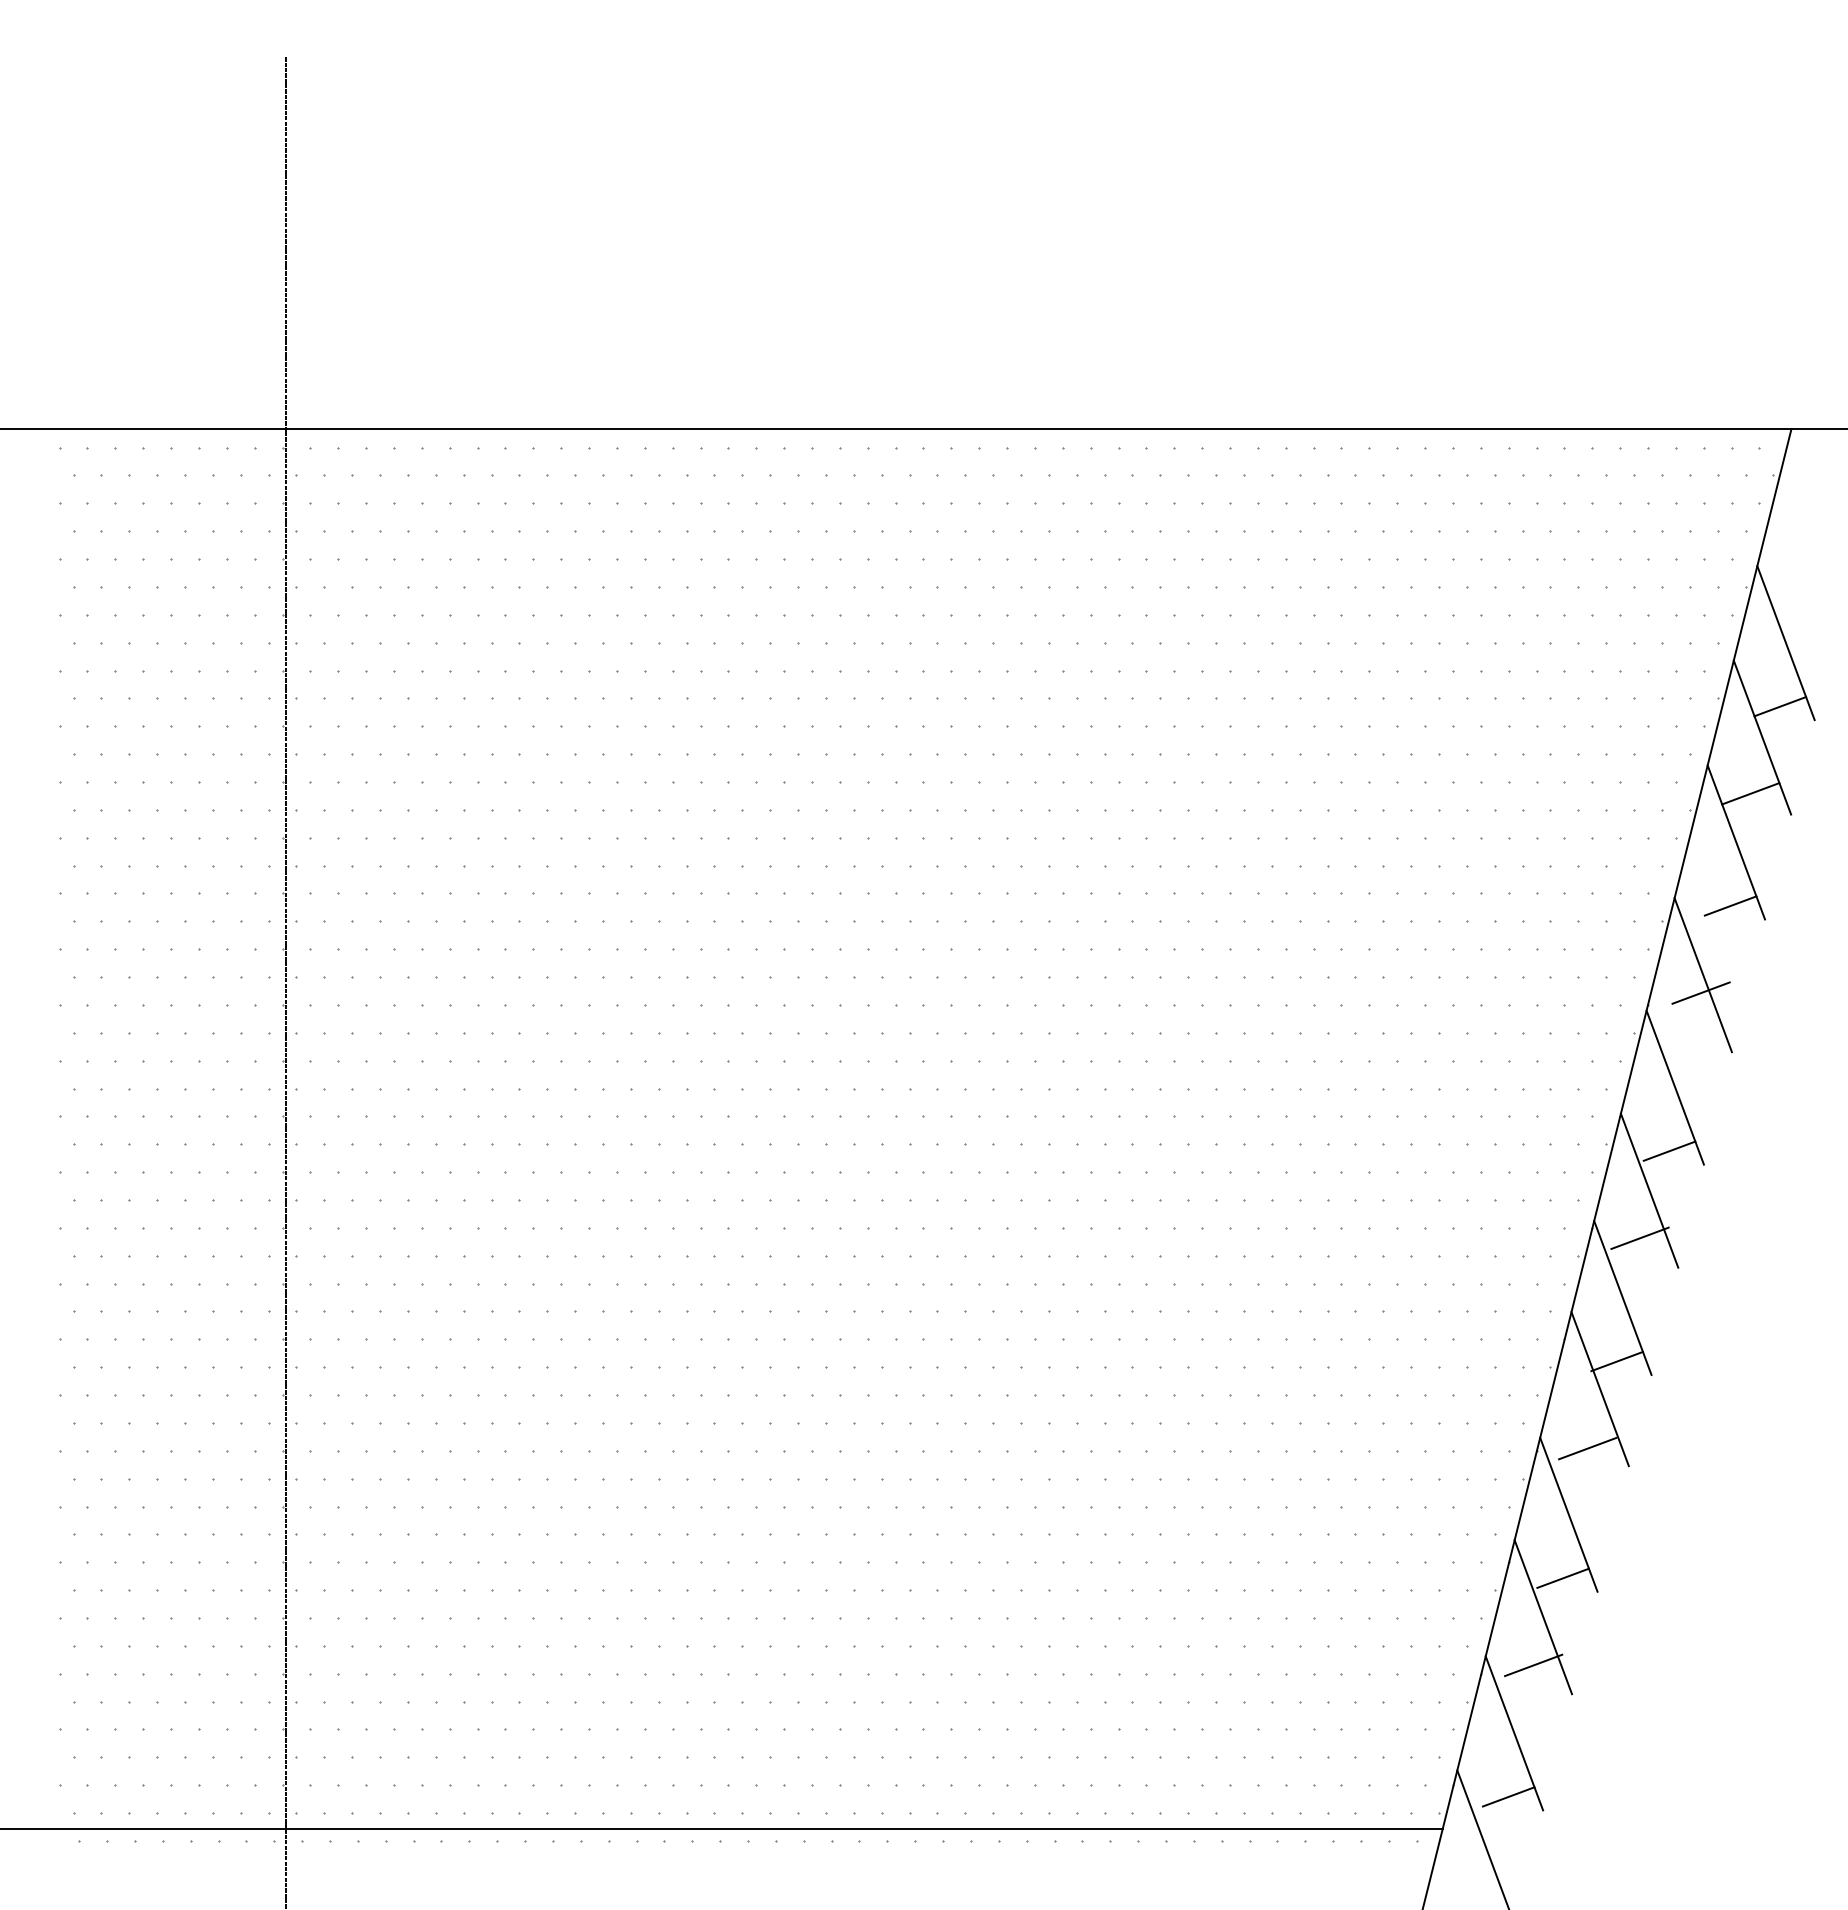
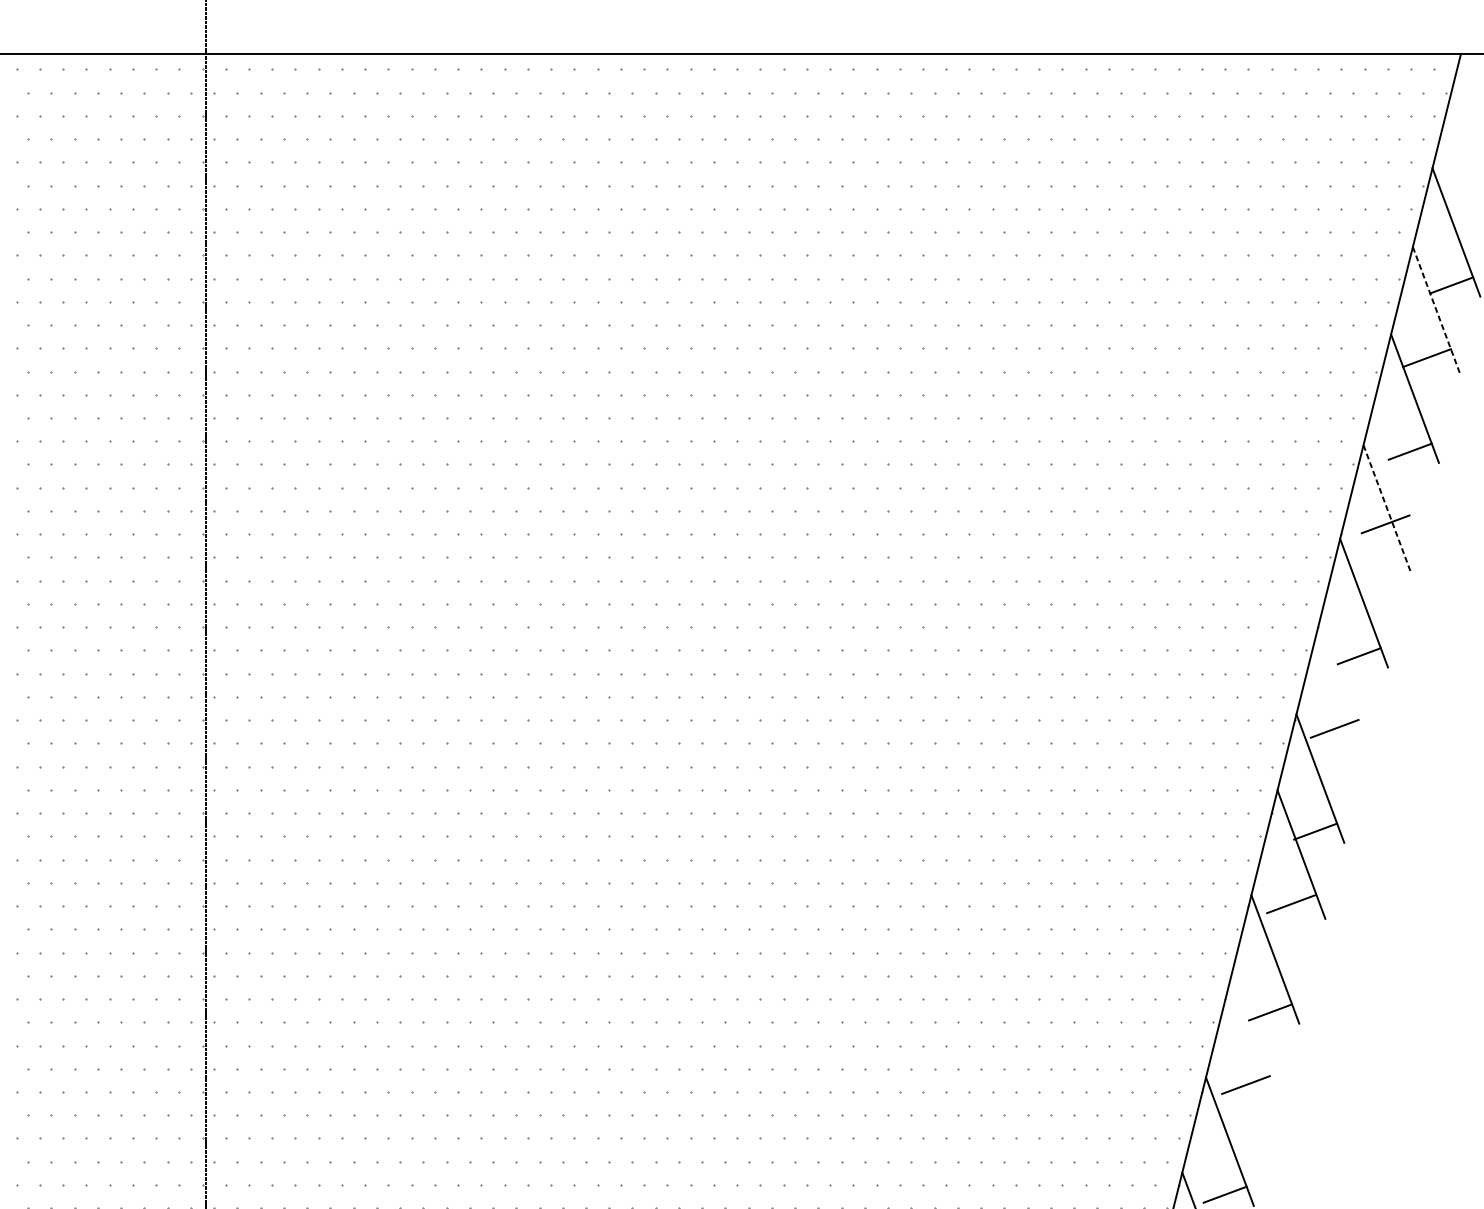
line: (1762, 738) -> (1436, 312), solid -> dashed
line: (1703, 975) -> (1387, 509), solid -> dashed
line: (1649, 1190) -> (1342, 688), removed
line: (1543, 1617) -> (1254, 1045), removed

